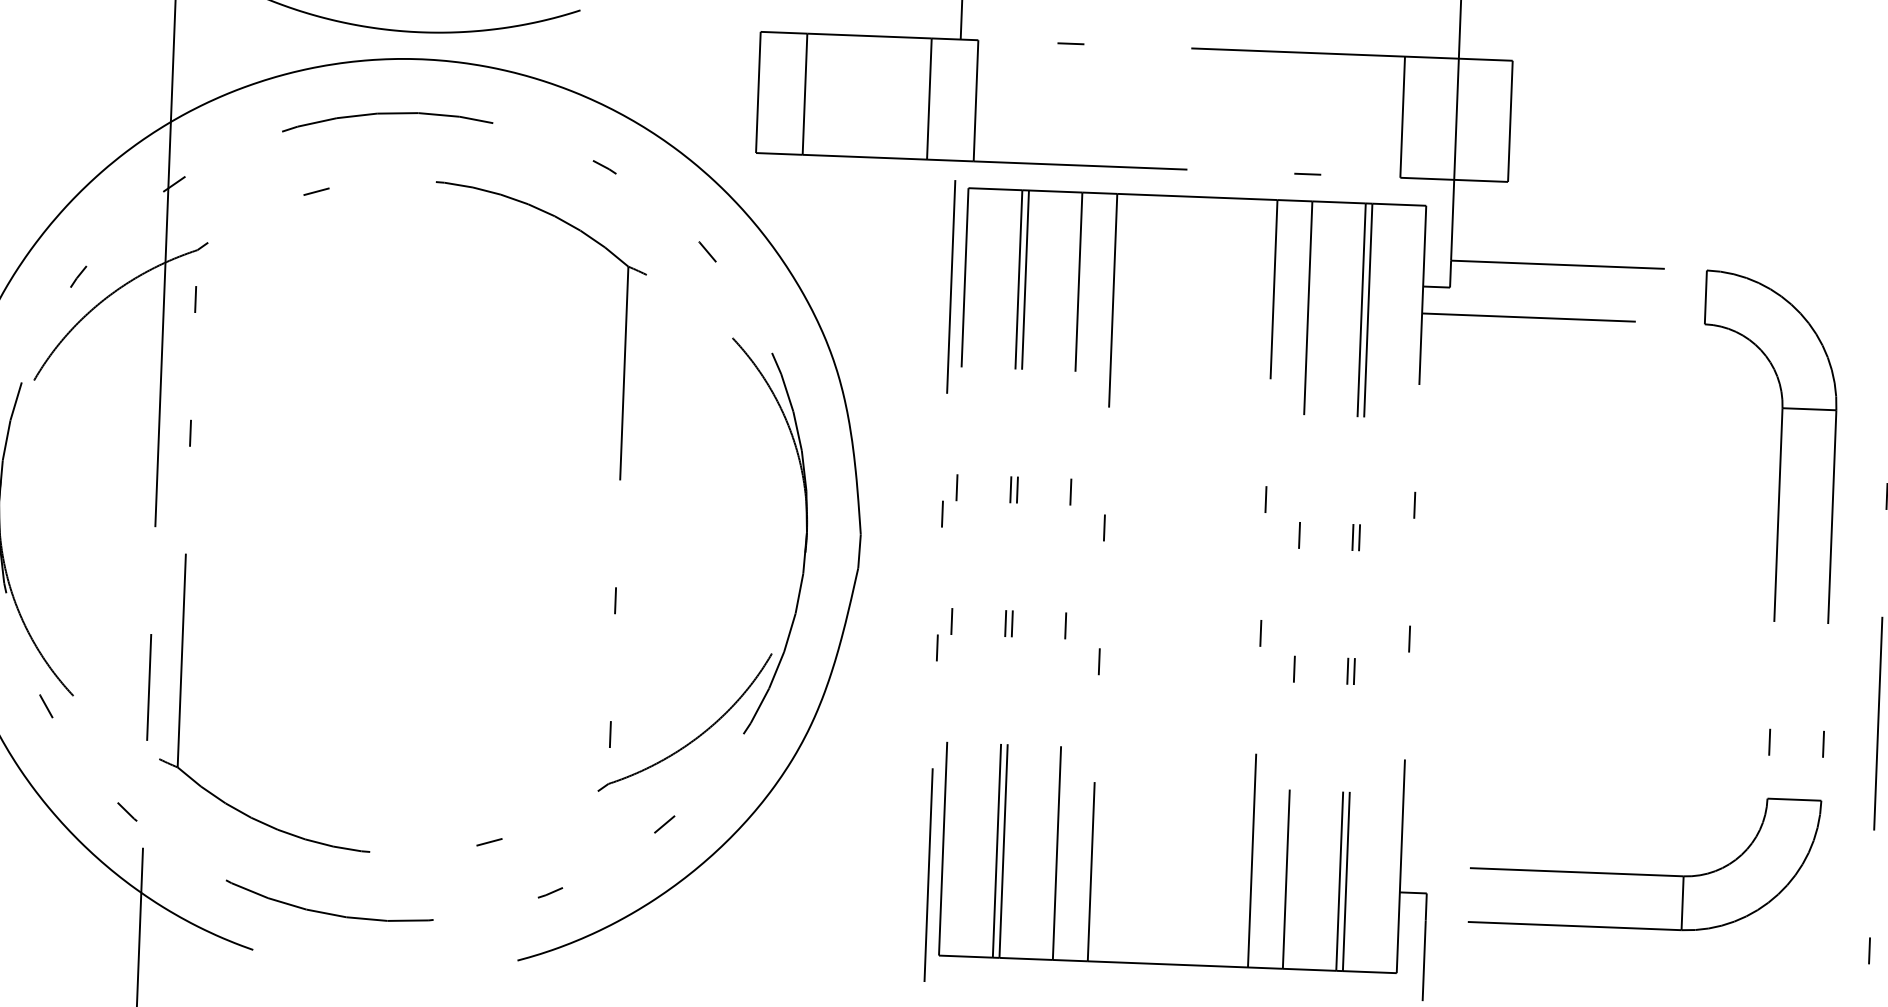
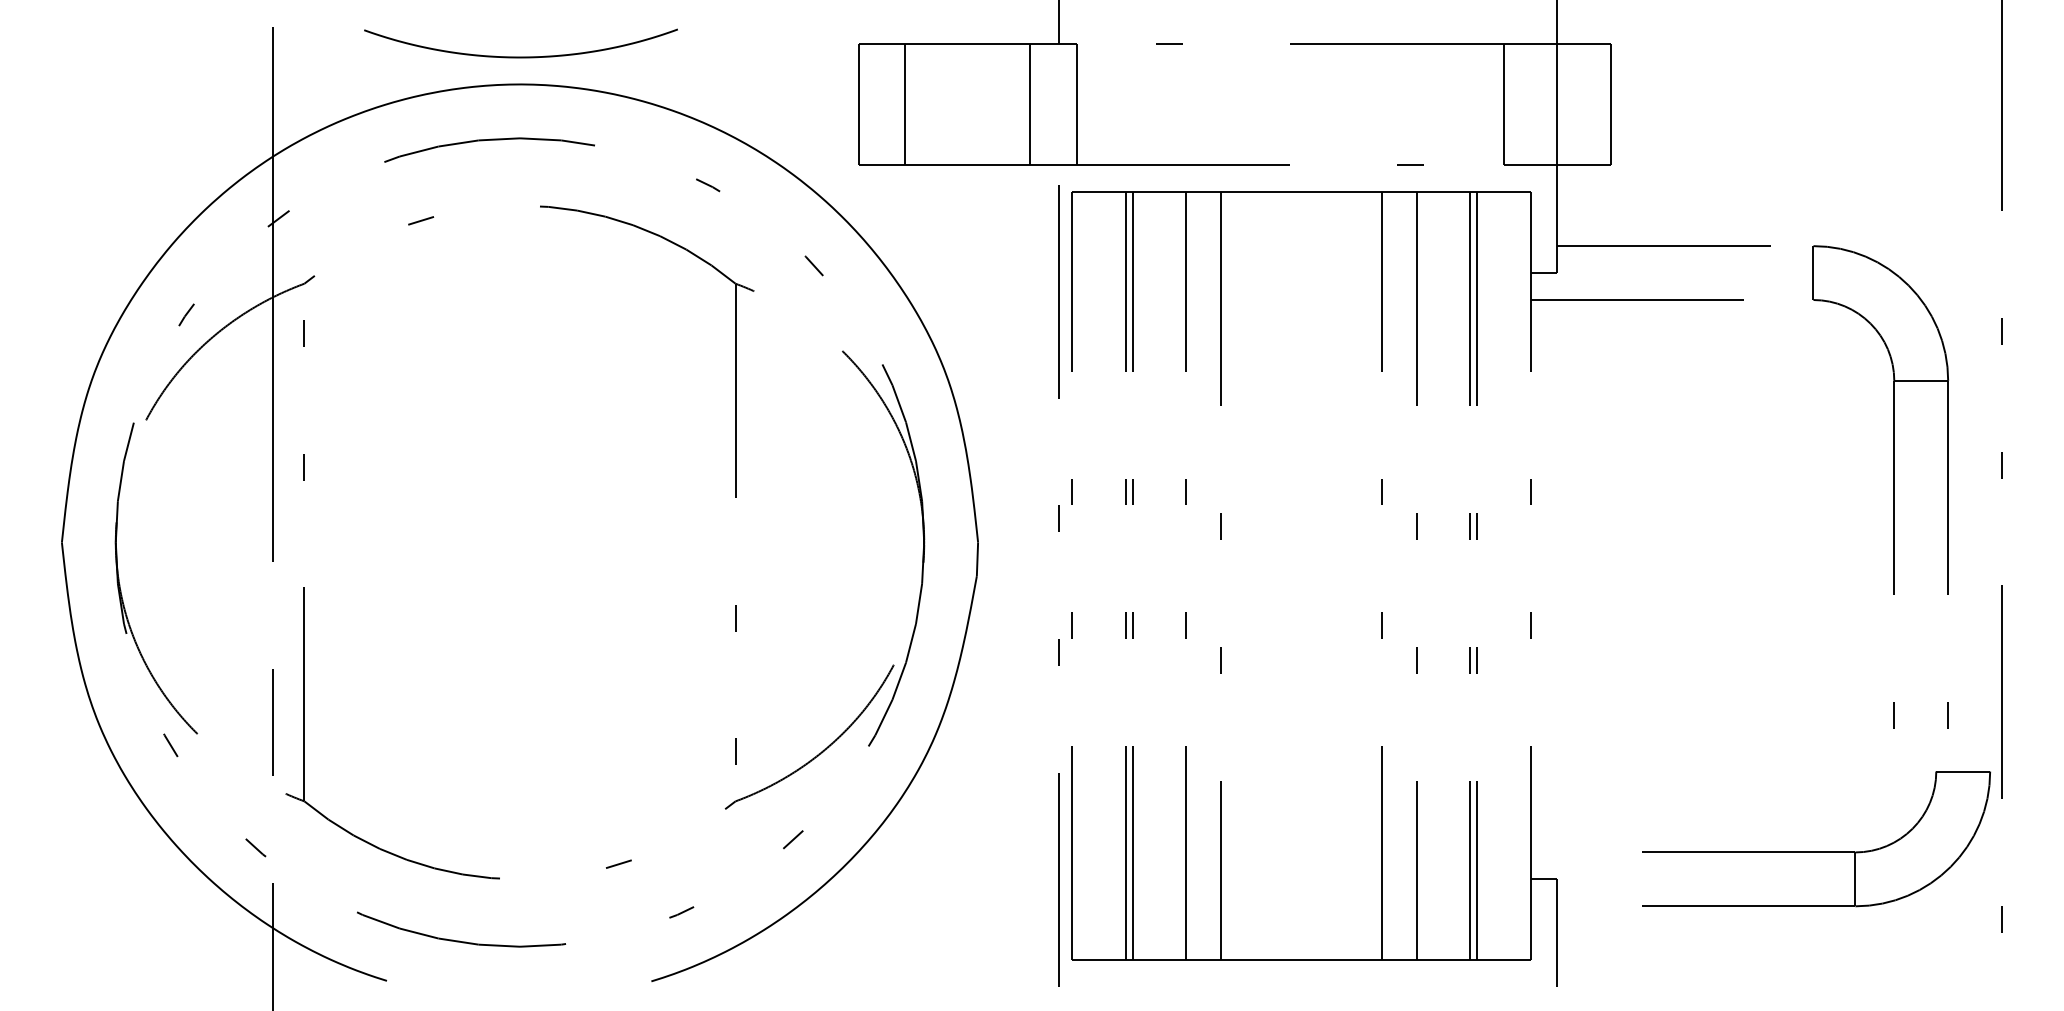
part: (1644, 873) -> (1816, 851), moved

